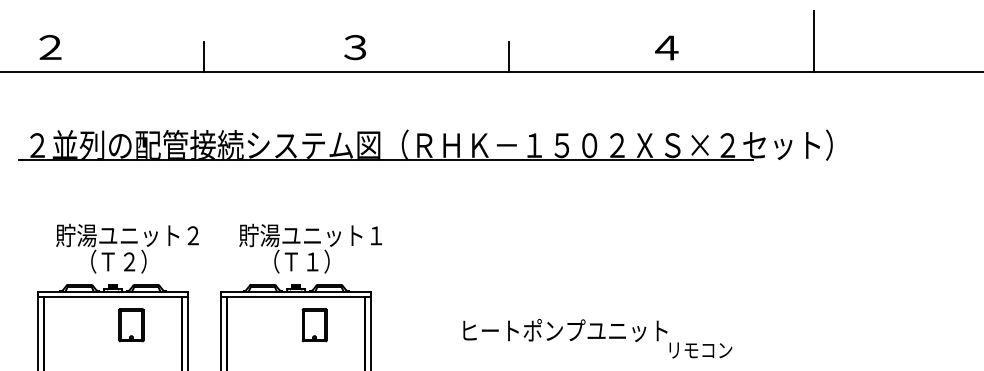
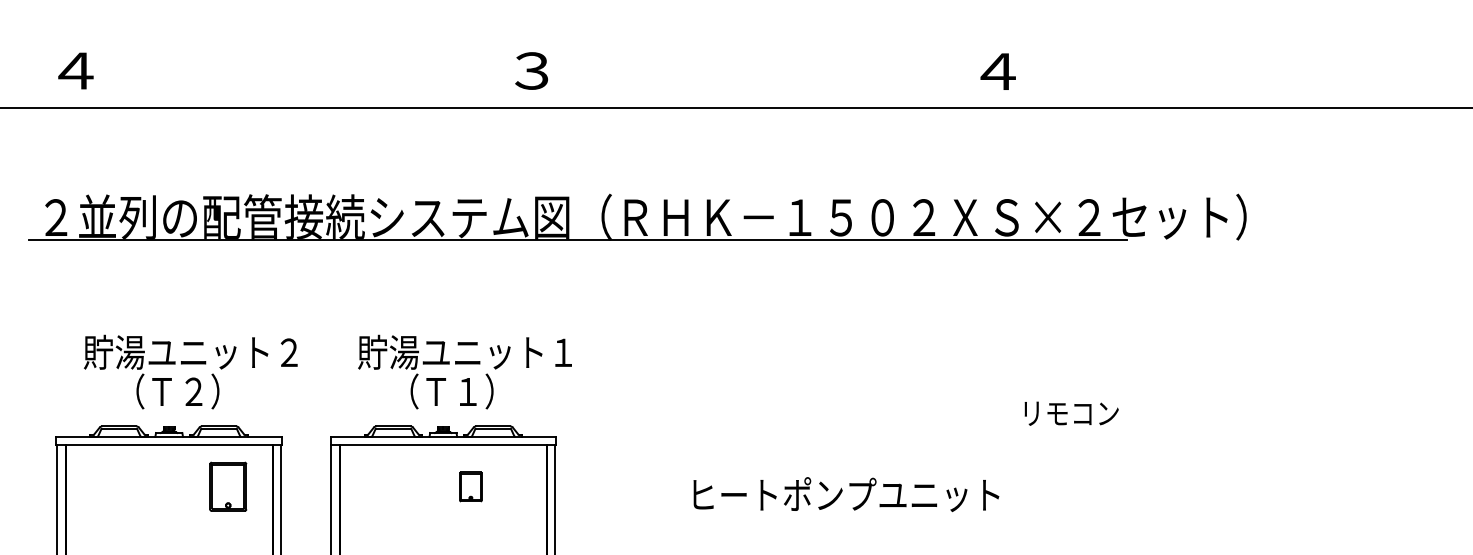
line: (814, 41) -> (1219, 61), removed
text: (50, 47) -> (75, 70), ２ -> ４
line: (203, 56) -> (304, 84), removed
line: (508, 56) -> (761, 84), removed
part: (131, 325) -> (228, 487), moved
part: (314, 325) -> (470, 487), size x0.6
text: (700, 350) -> (1071, 413), moved

